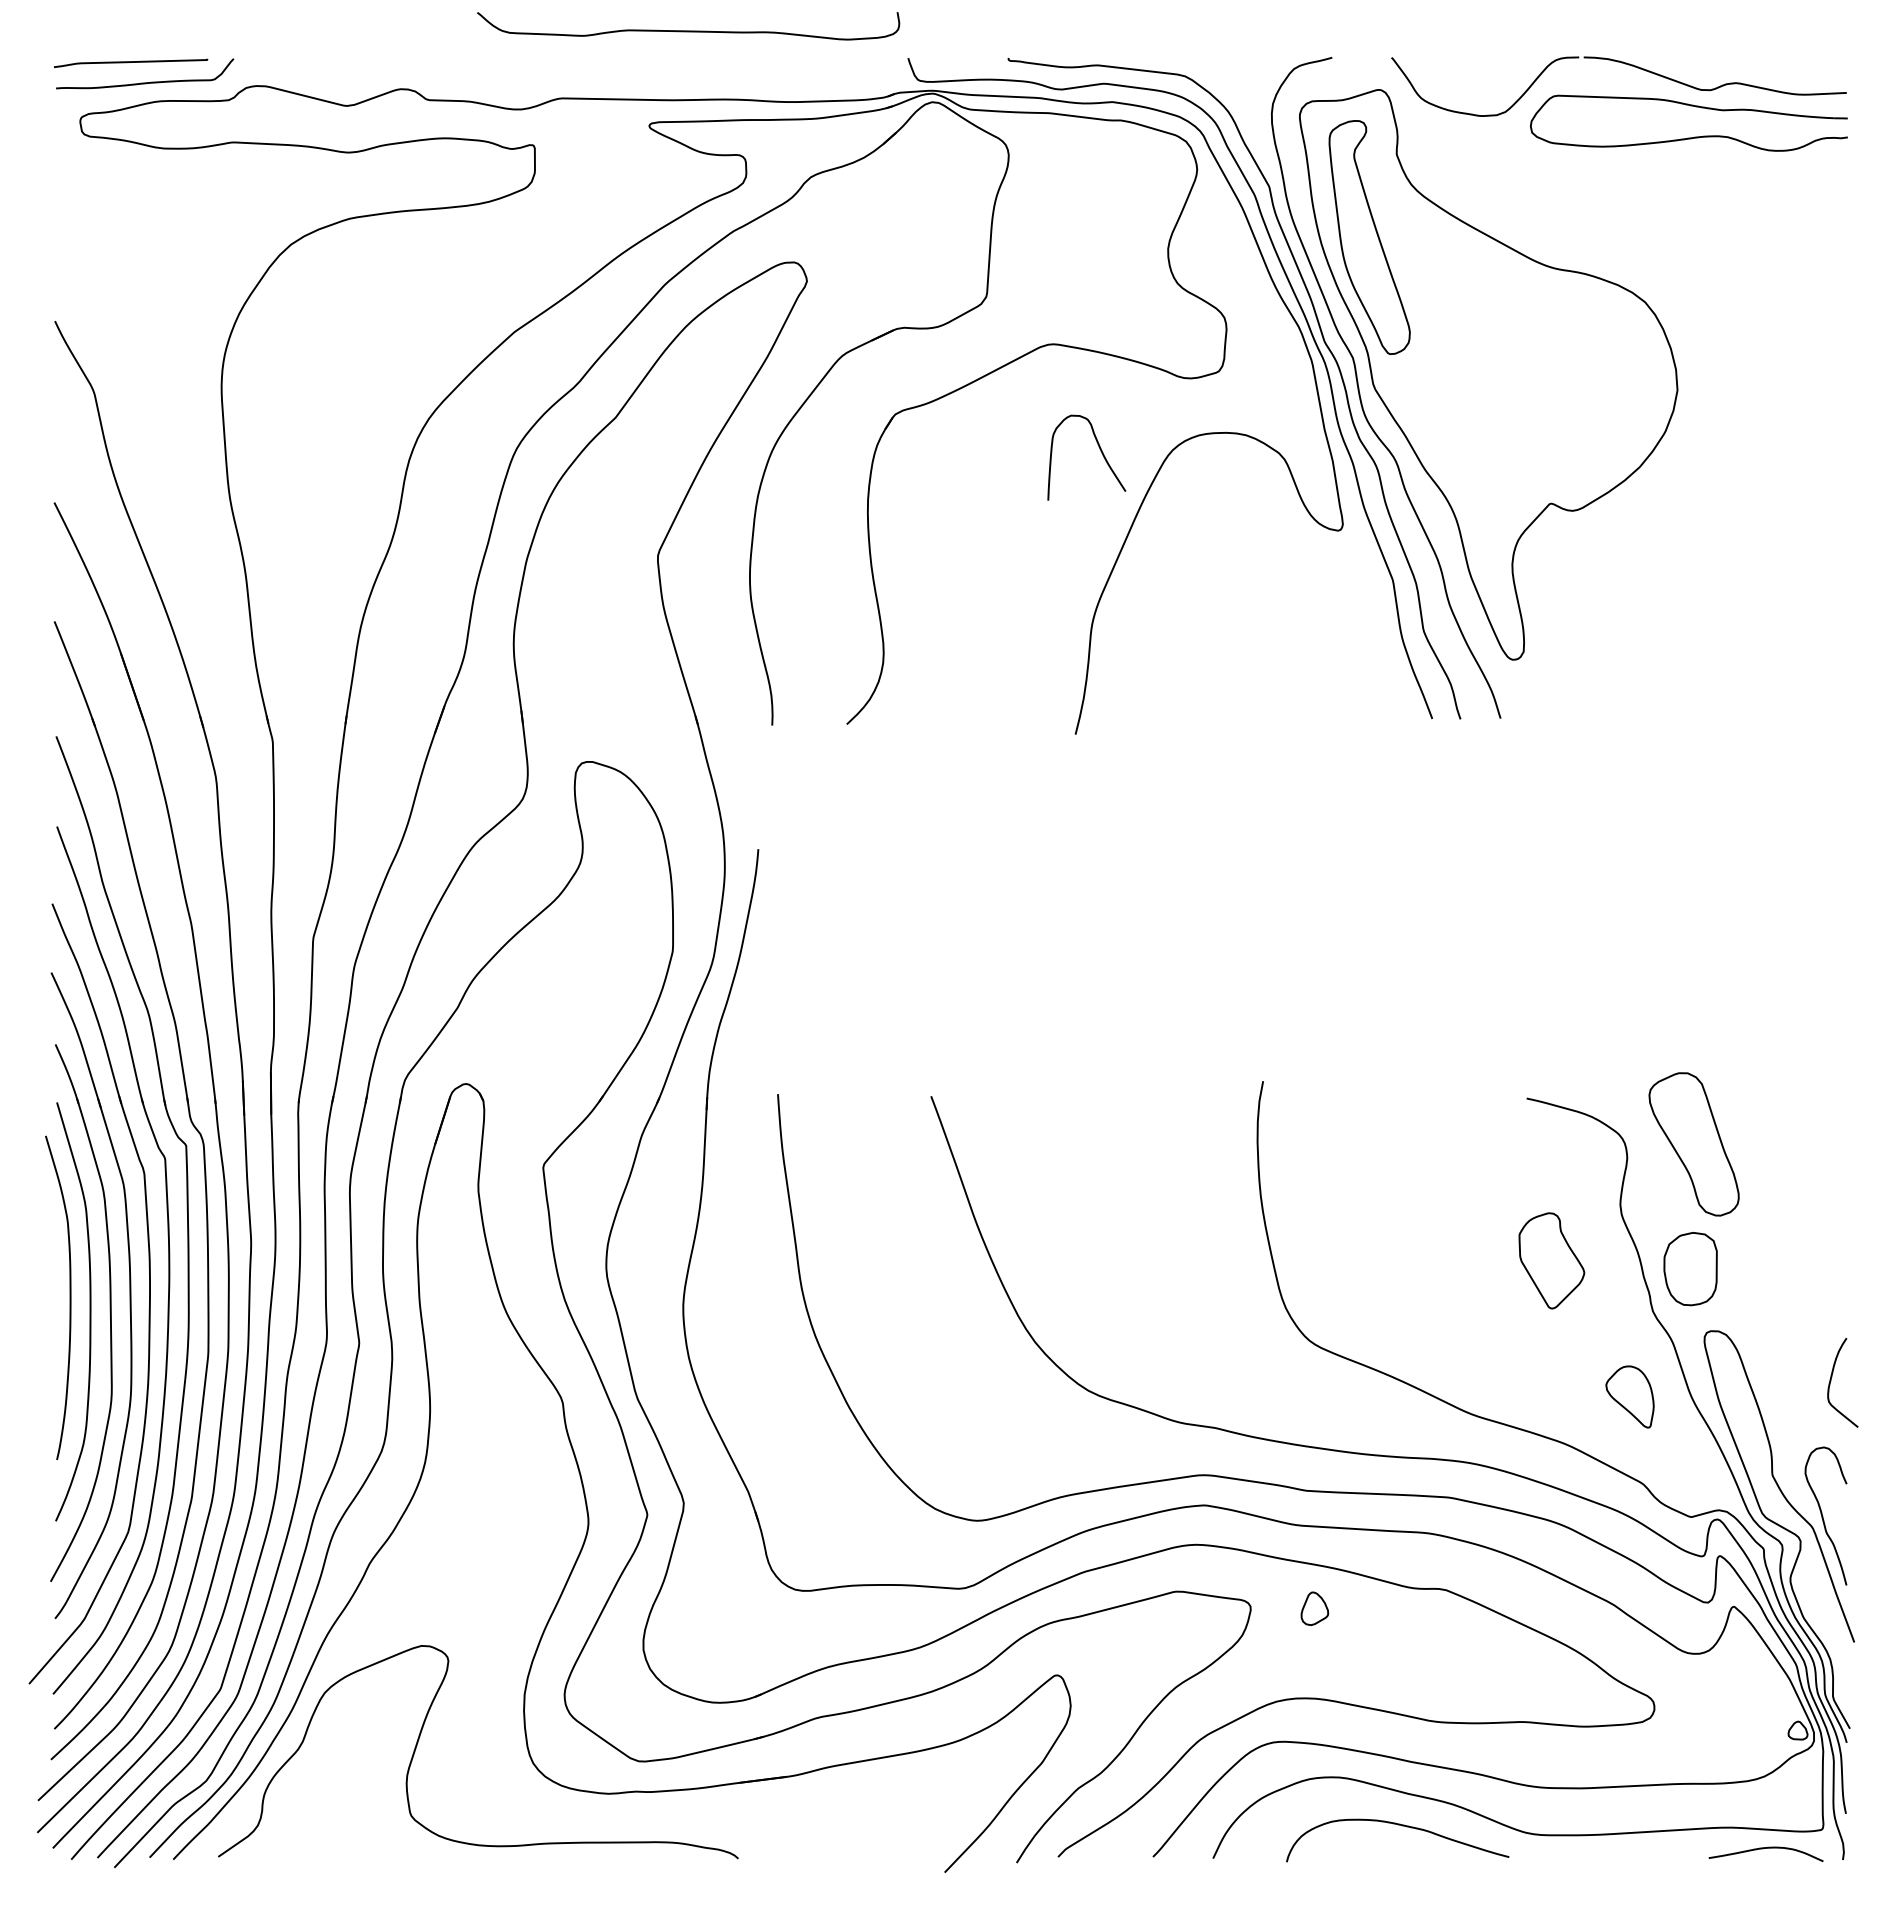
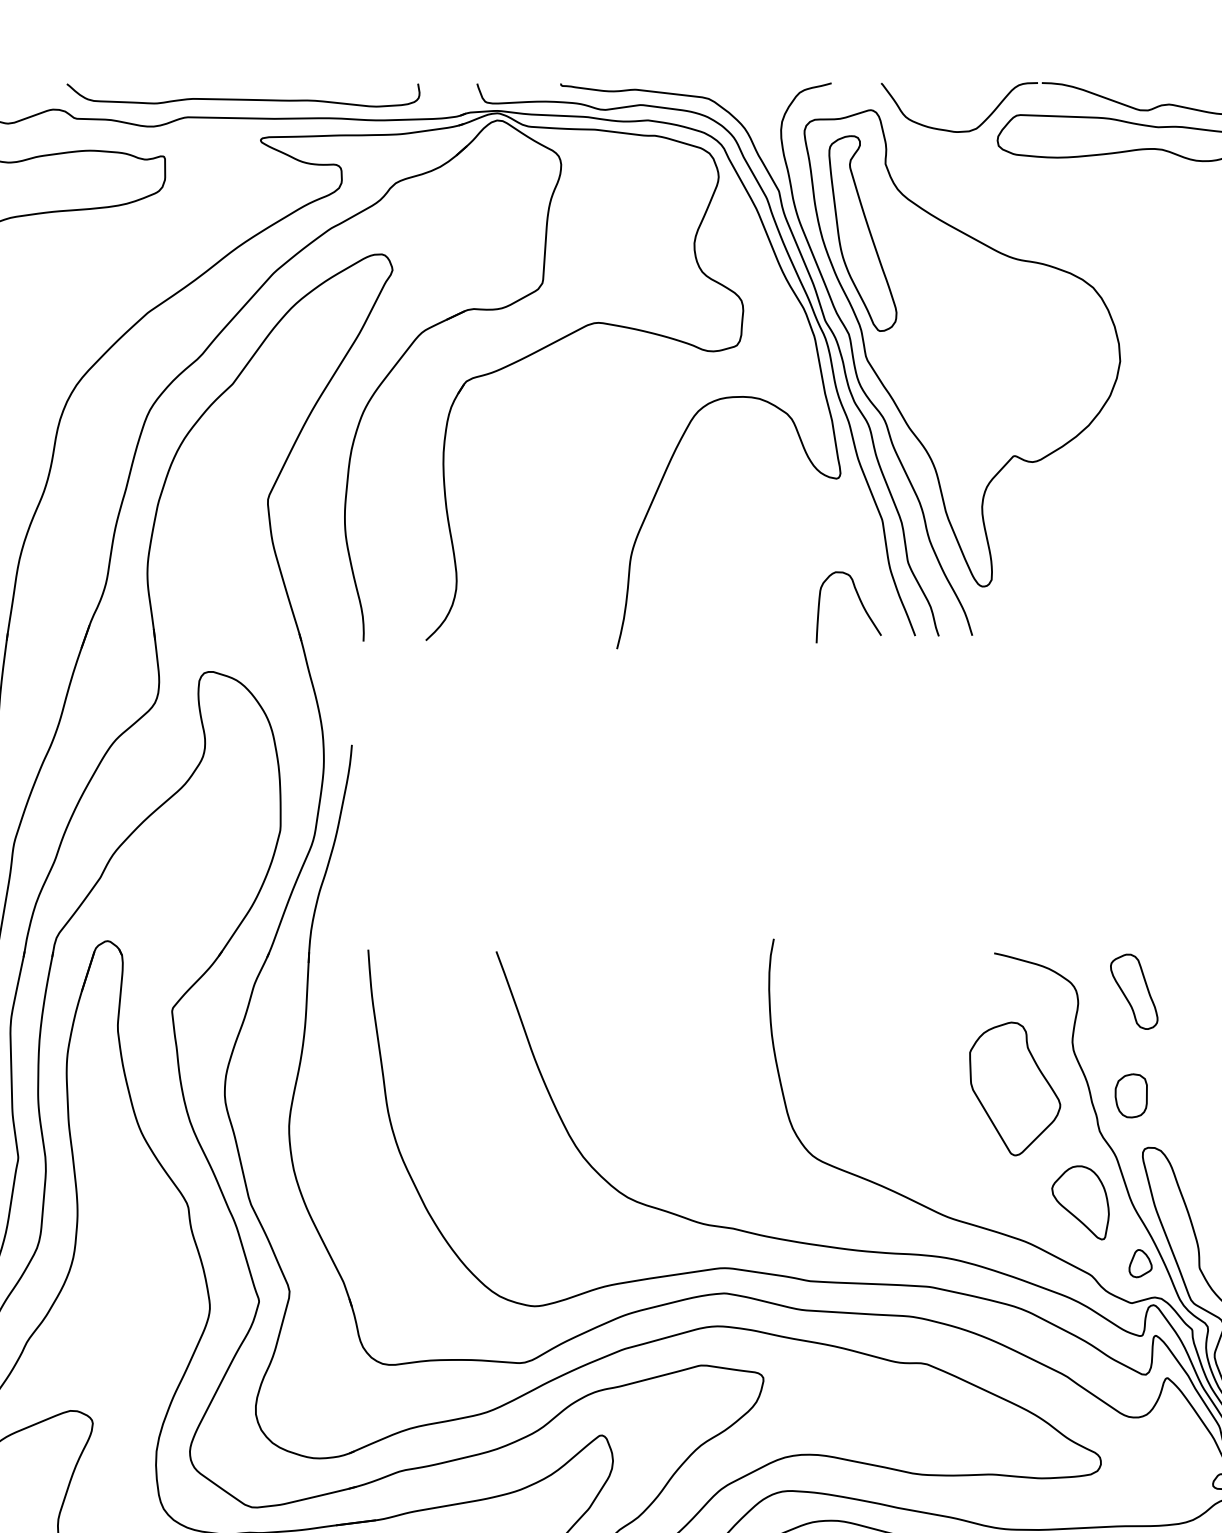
curve: (688, 30) -> (243, 99), moved
curve: (1100, 451) -> (860, 602), moved
part: (1694, 1144) -> (1134, 991), size x0.62
part: (1551, 1260) -> (1014, 1088), size x1.67
part: (1690, 1268) -> (1131, 1095), size x0.71
part: (1629, 1396) -> (1080, 1202), size x1.43
part: (1314, 1608) -> (1140, 1263), moved

